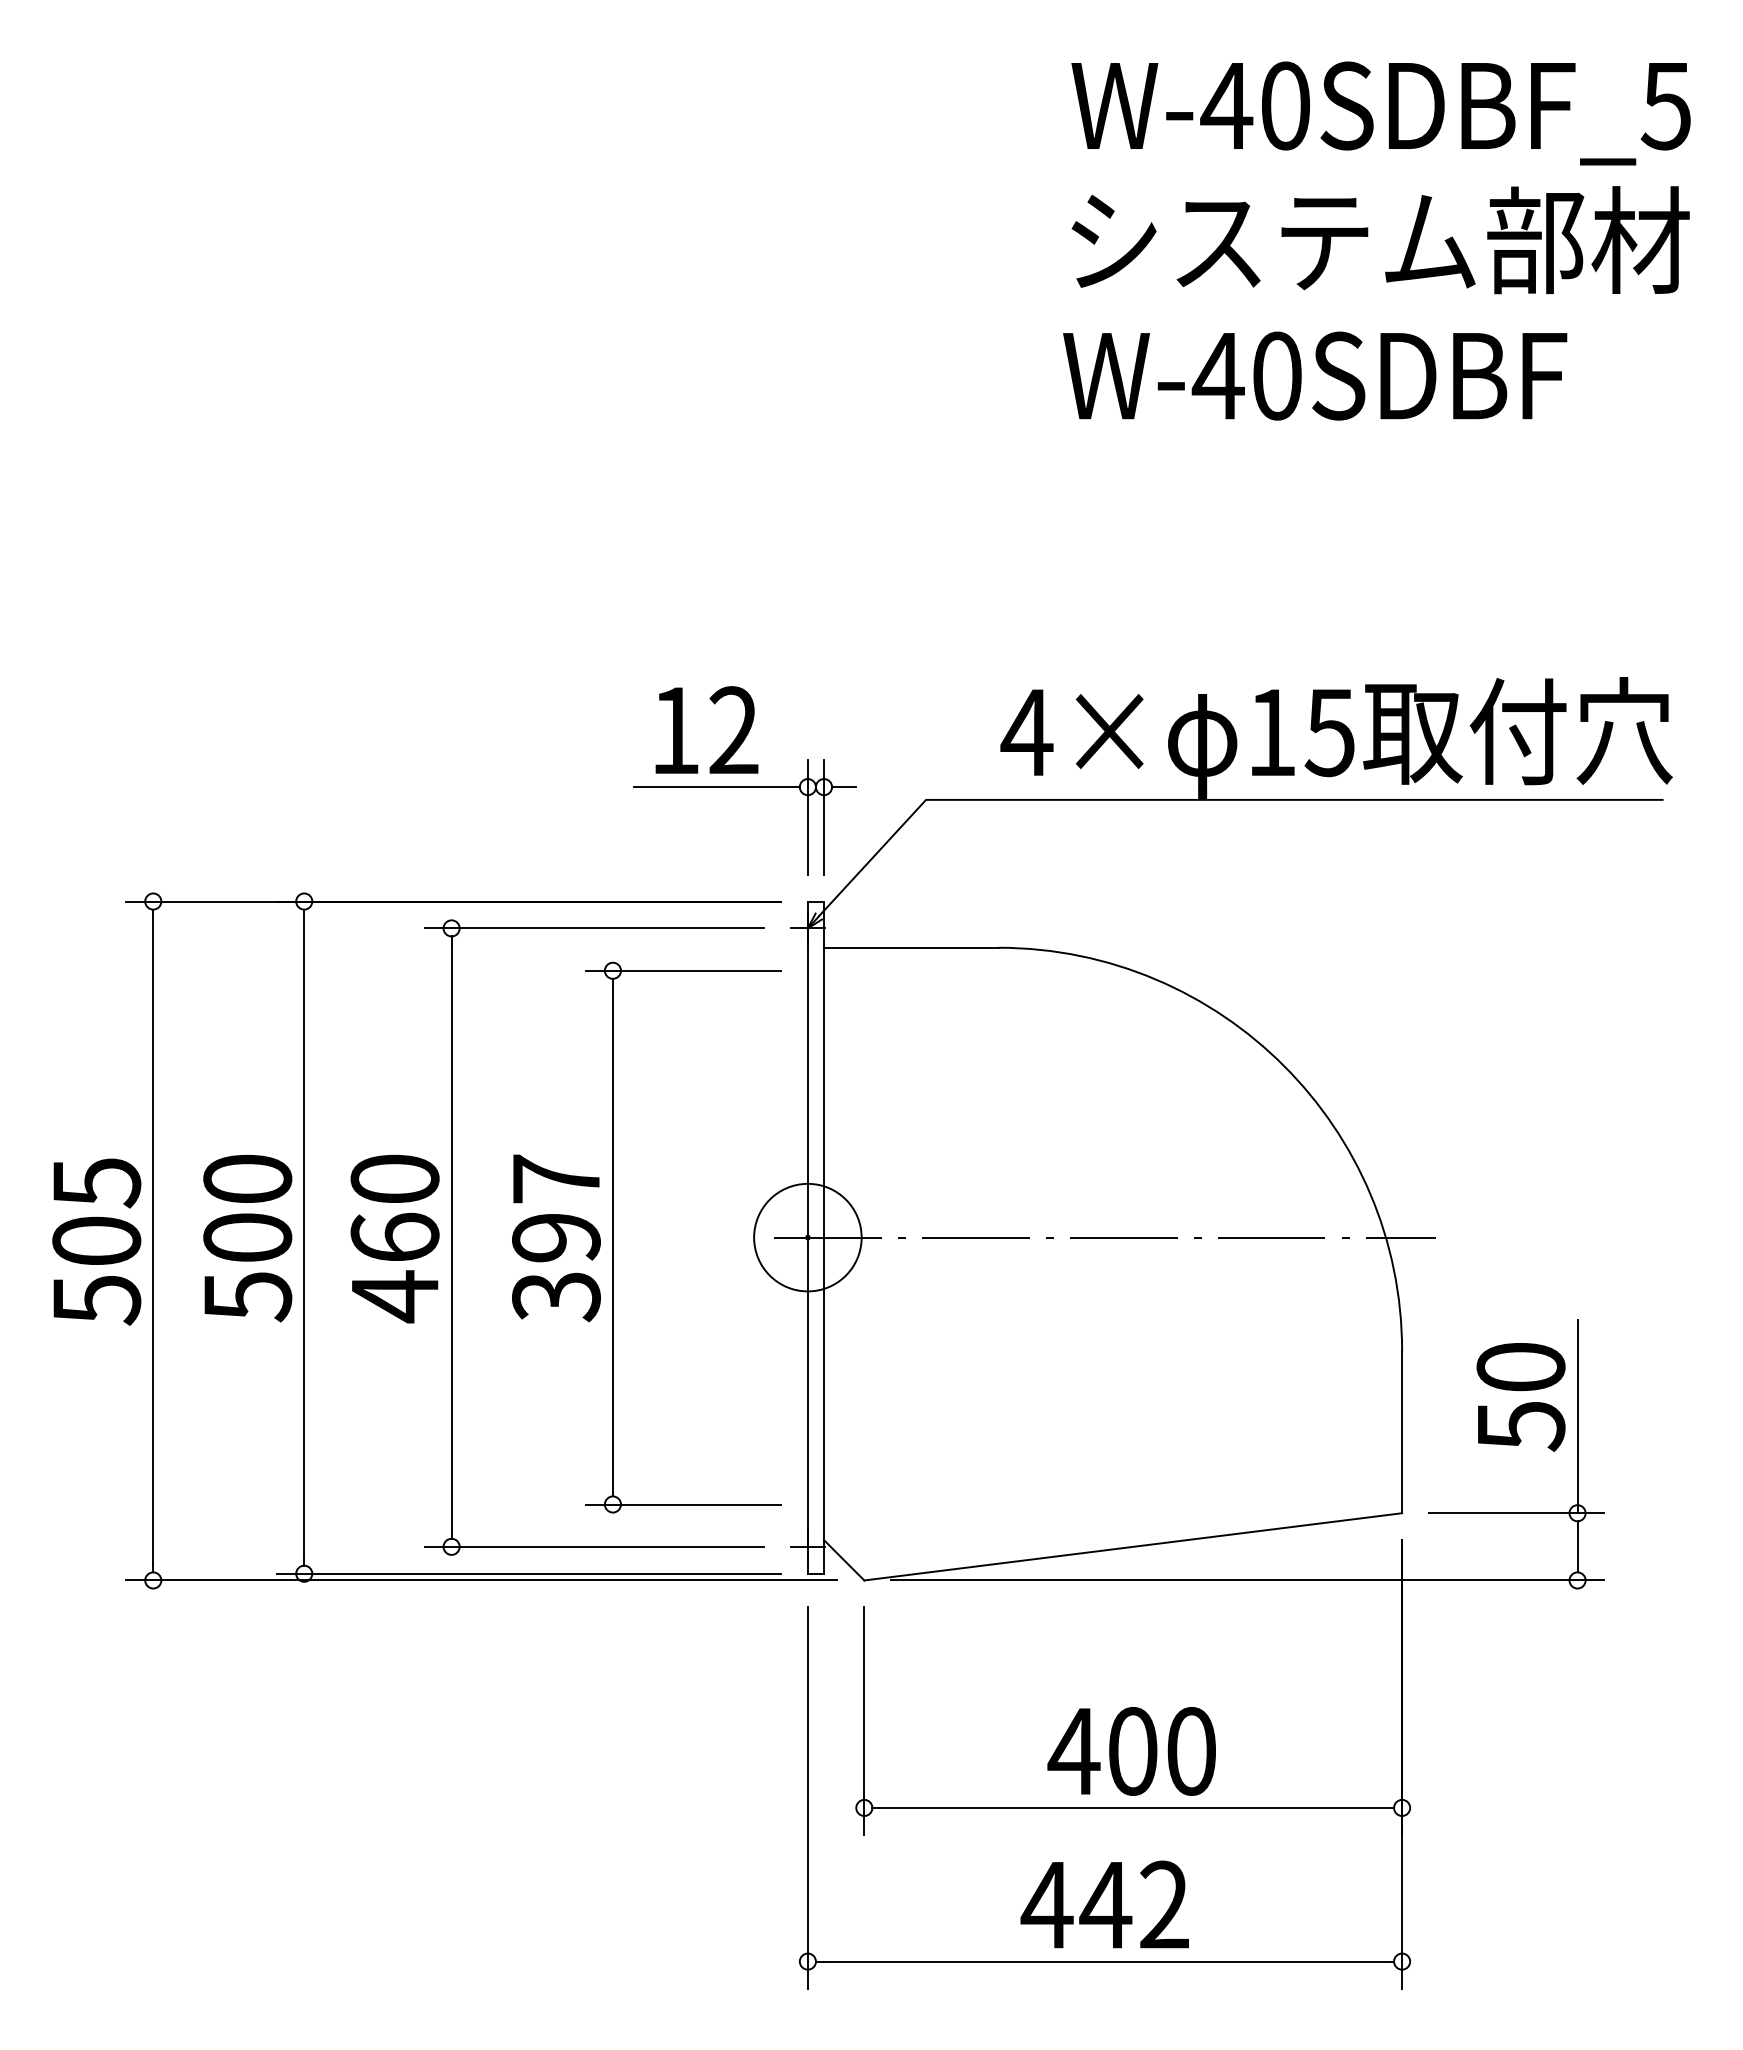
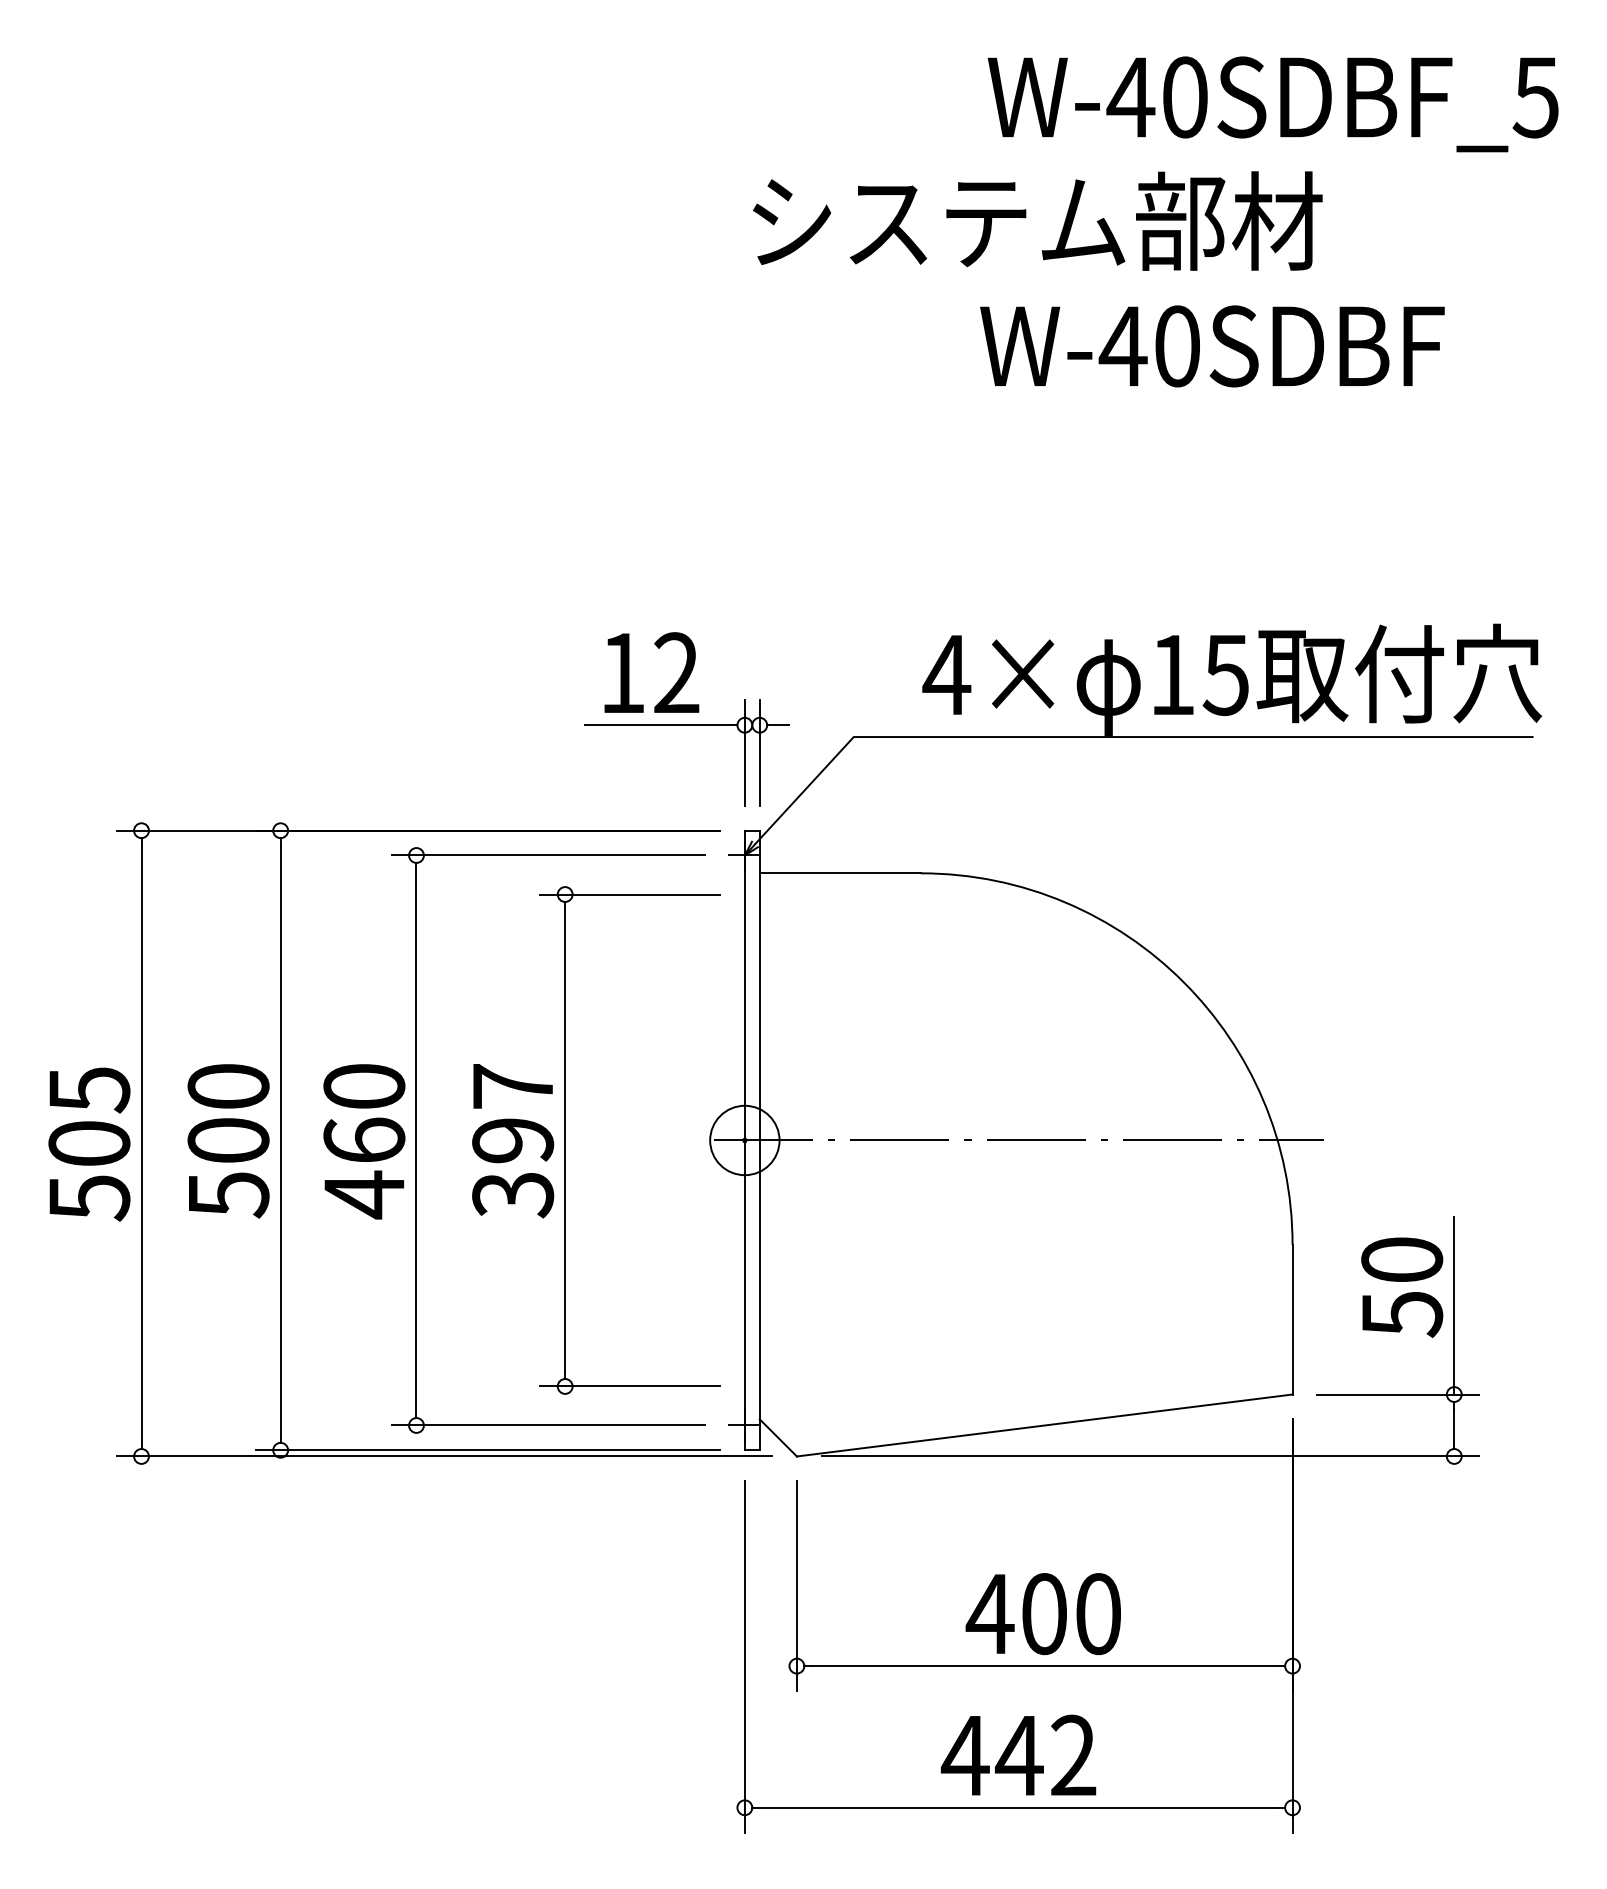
text: (1380, 240) -> (1037, 221), moved
circle: (807, 1237) -> (744, 1140), size x0.7

